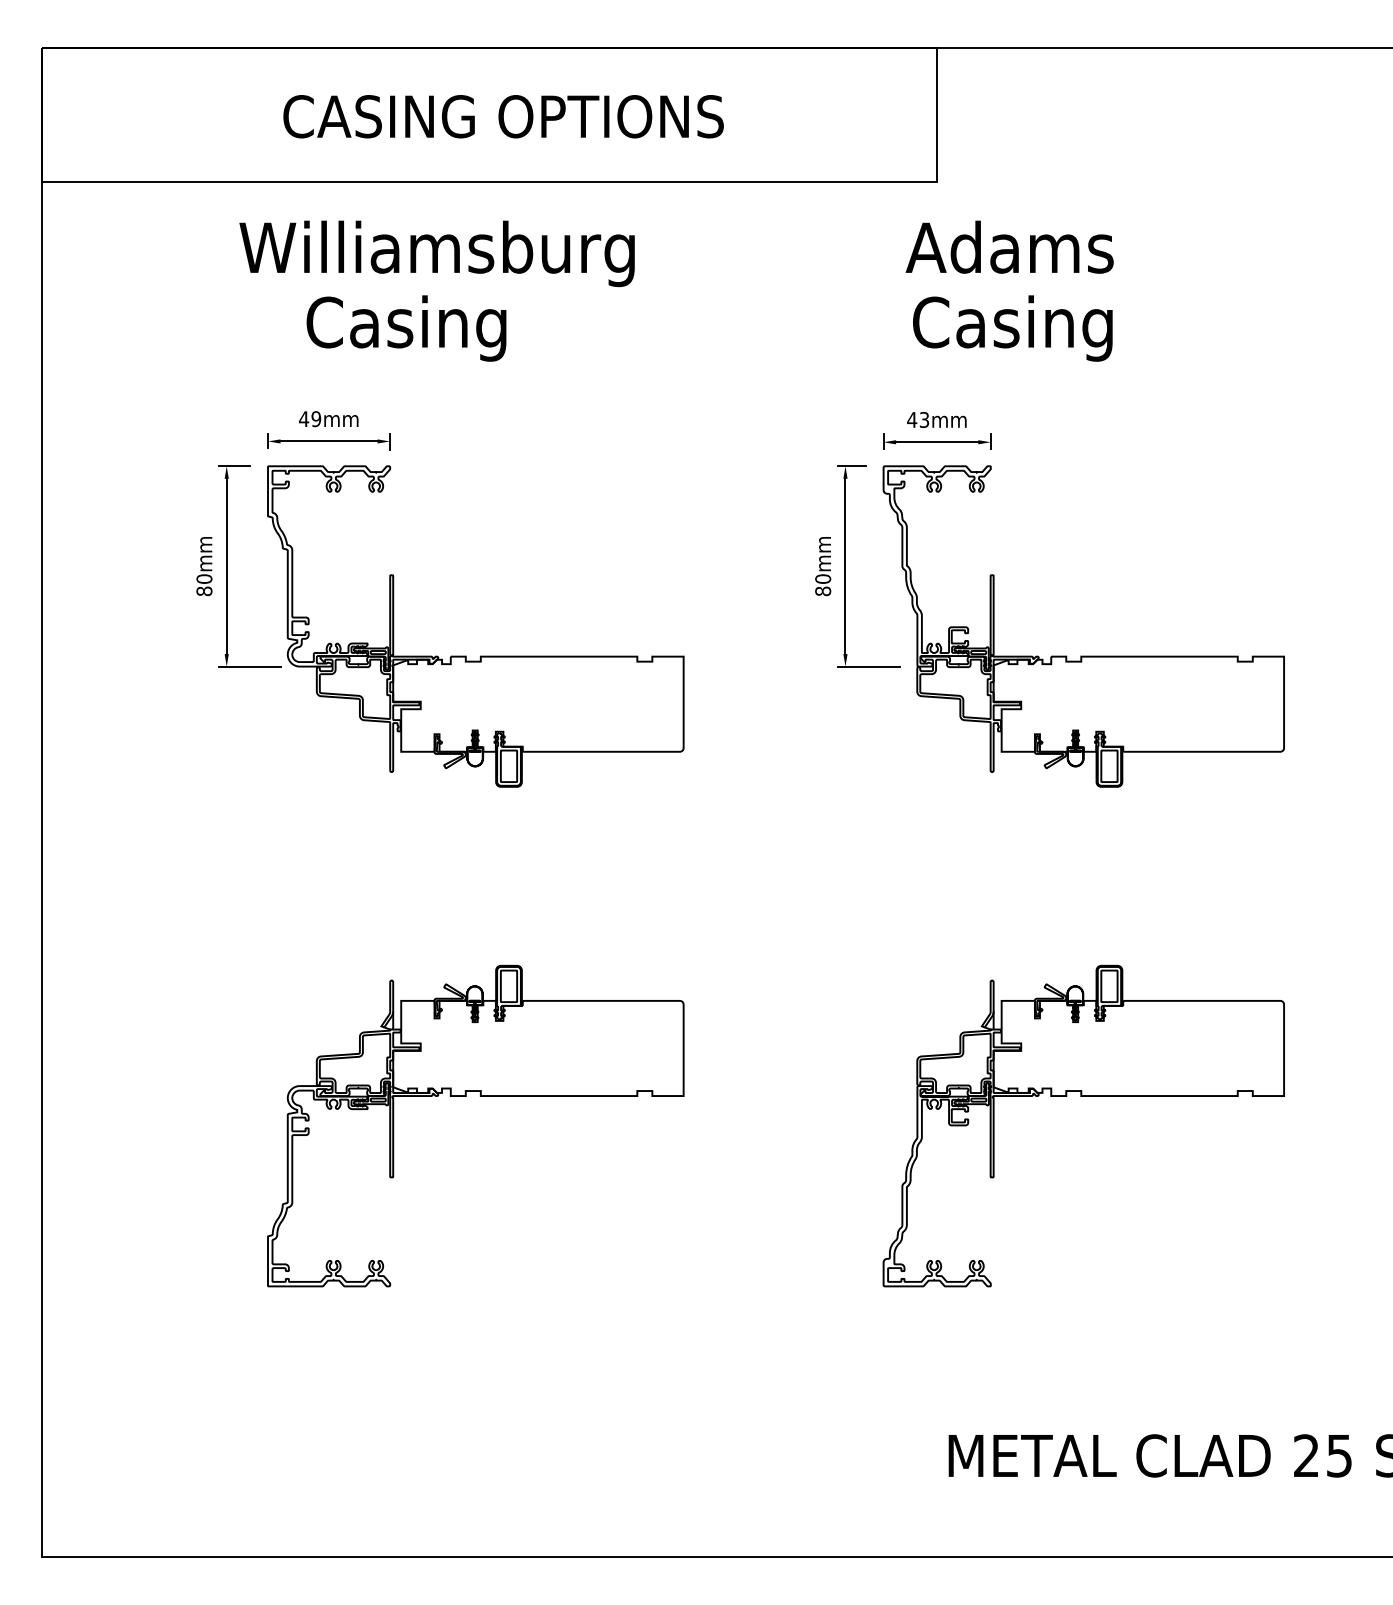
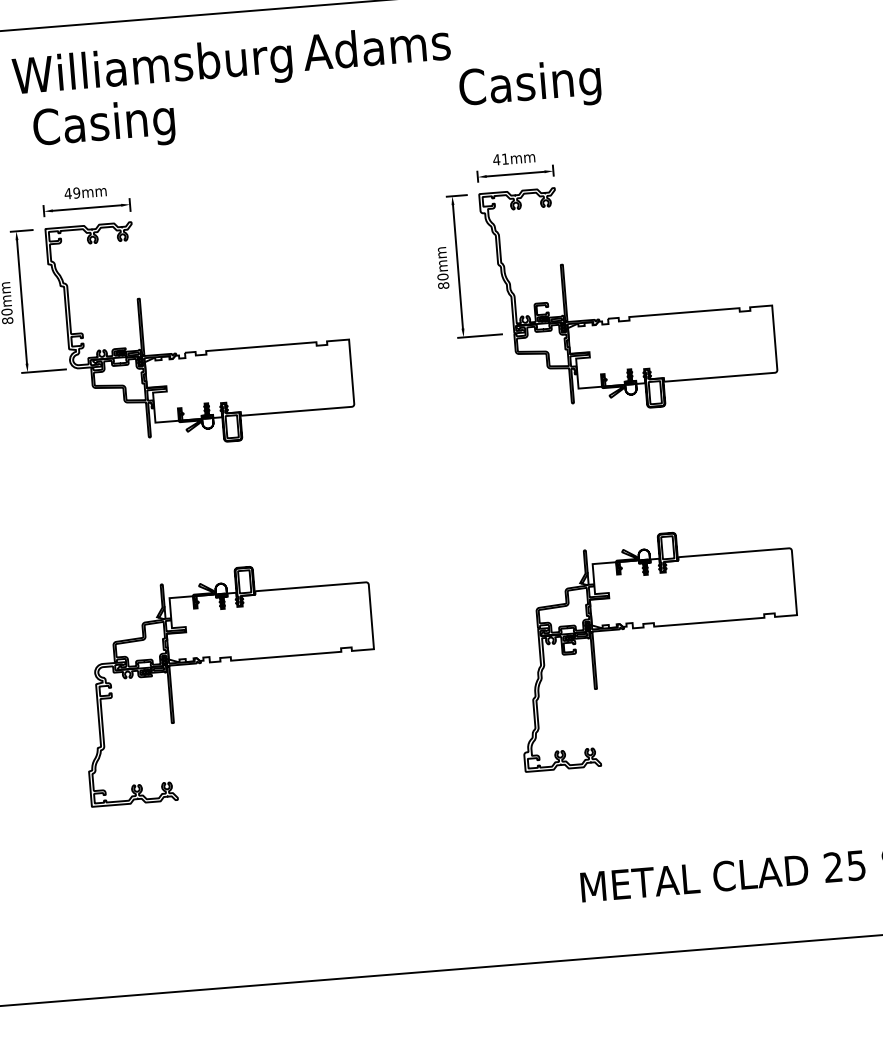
text: (1009, 246) -> (376, 46), moved
text: (406, 328) -> (104, 126), moved
text: (1012, 328) -> (530, 86), moved
text: (924, 419) -> (505, 158), 43mm -> 41mm

